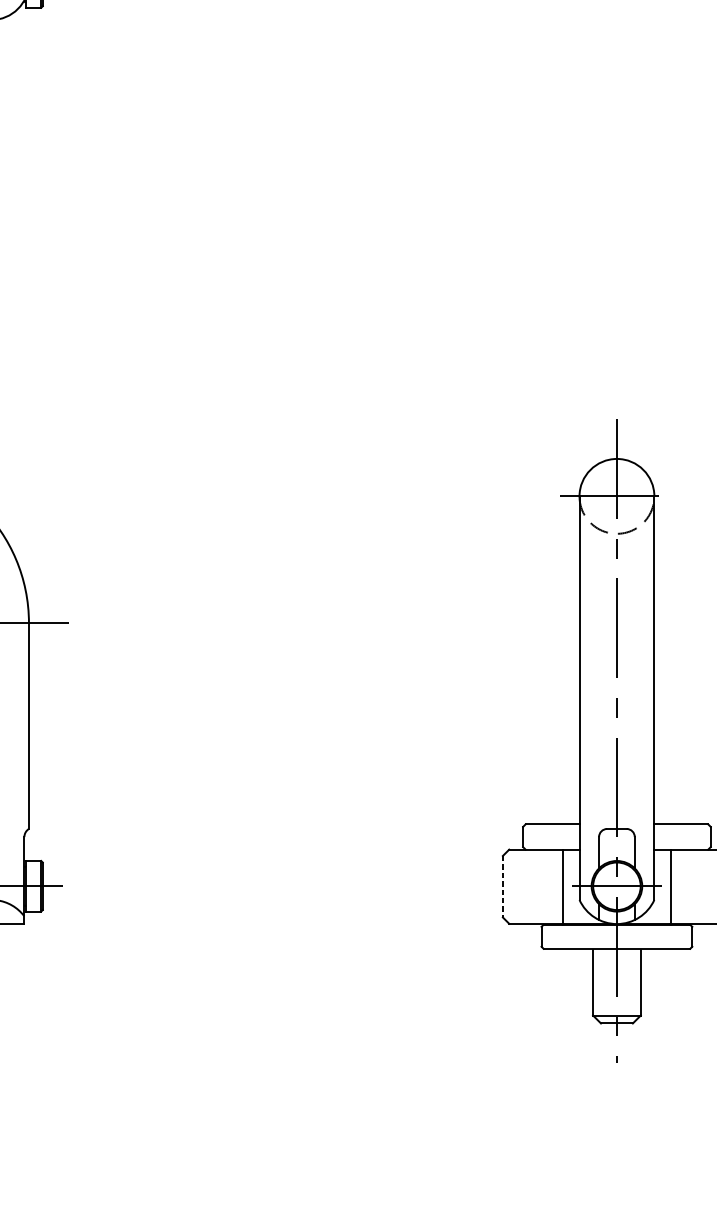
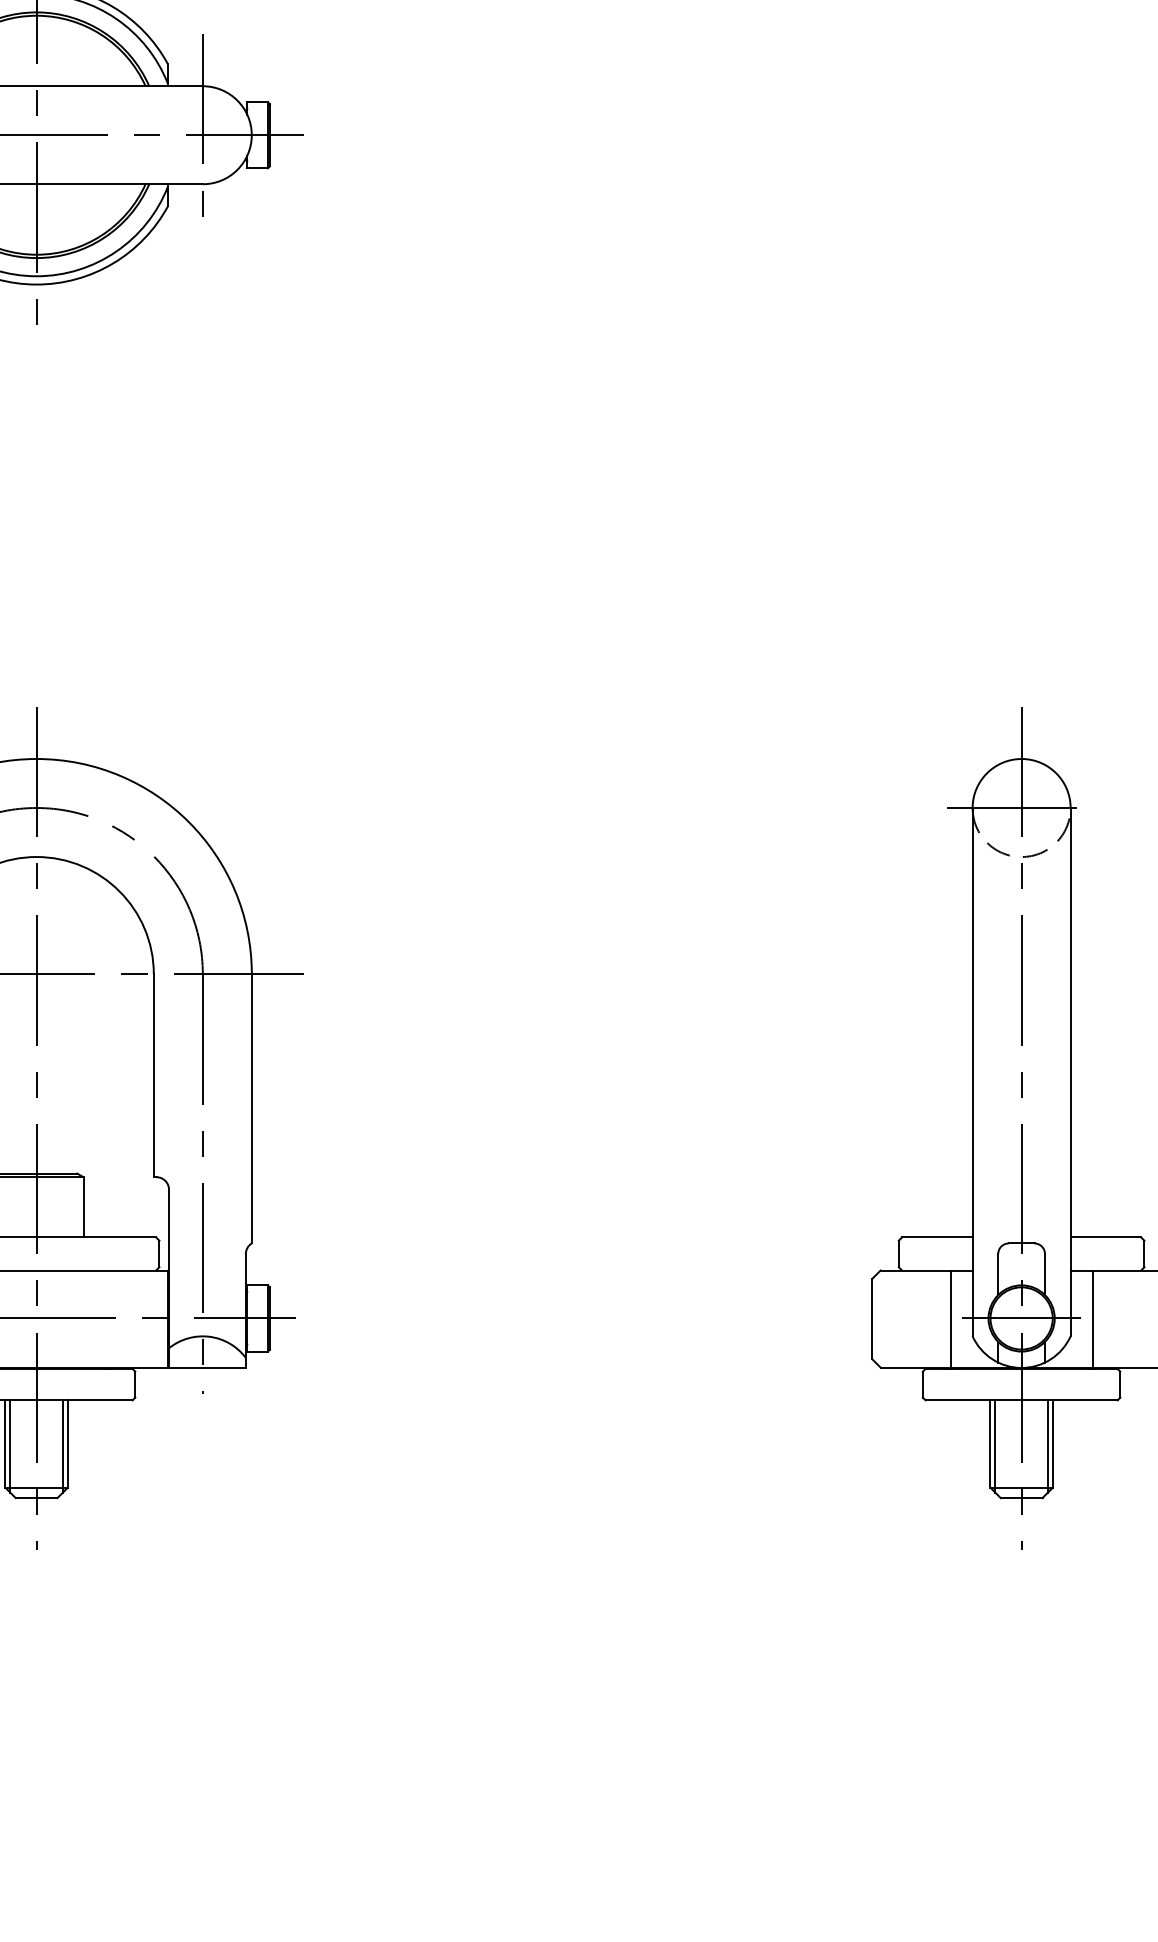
line: (503, 887) -> (872, 1319), dashed -> solid
line: (596, 984) -> (995, 1446), added
line: (636, 984) -> (1047, 1446), added

